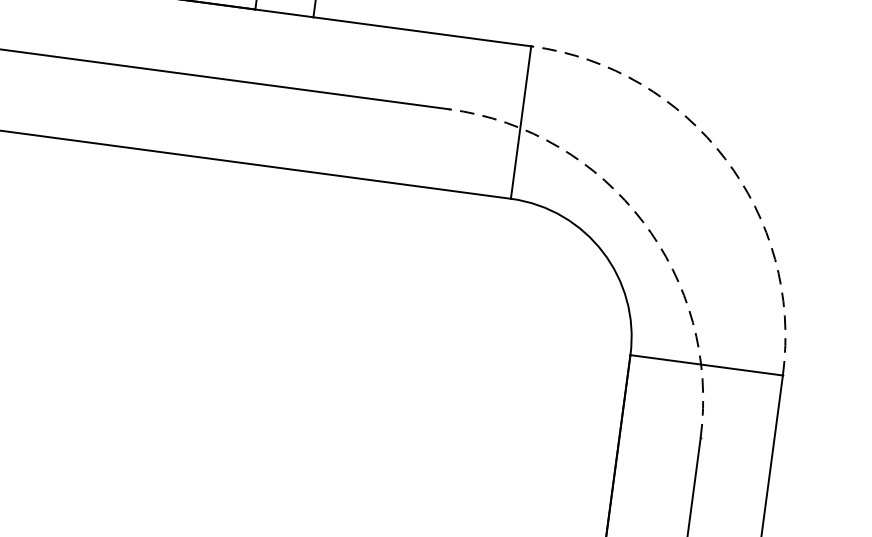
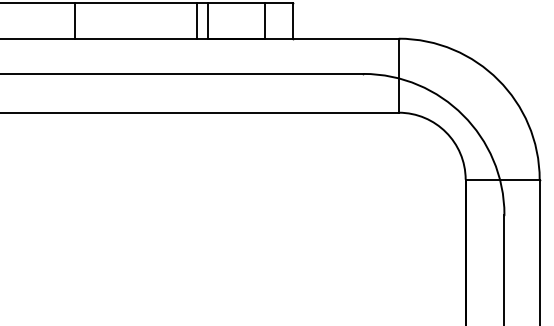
arc: (725, 159) -> (498, 80), dashed -> solid
arc: (643, 222) -> (463, 115), dashed -> solid

